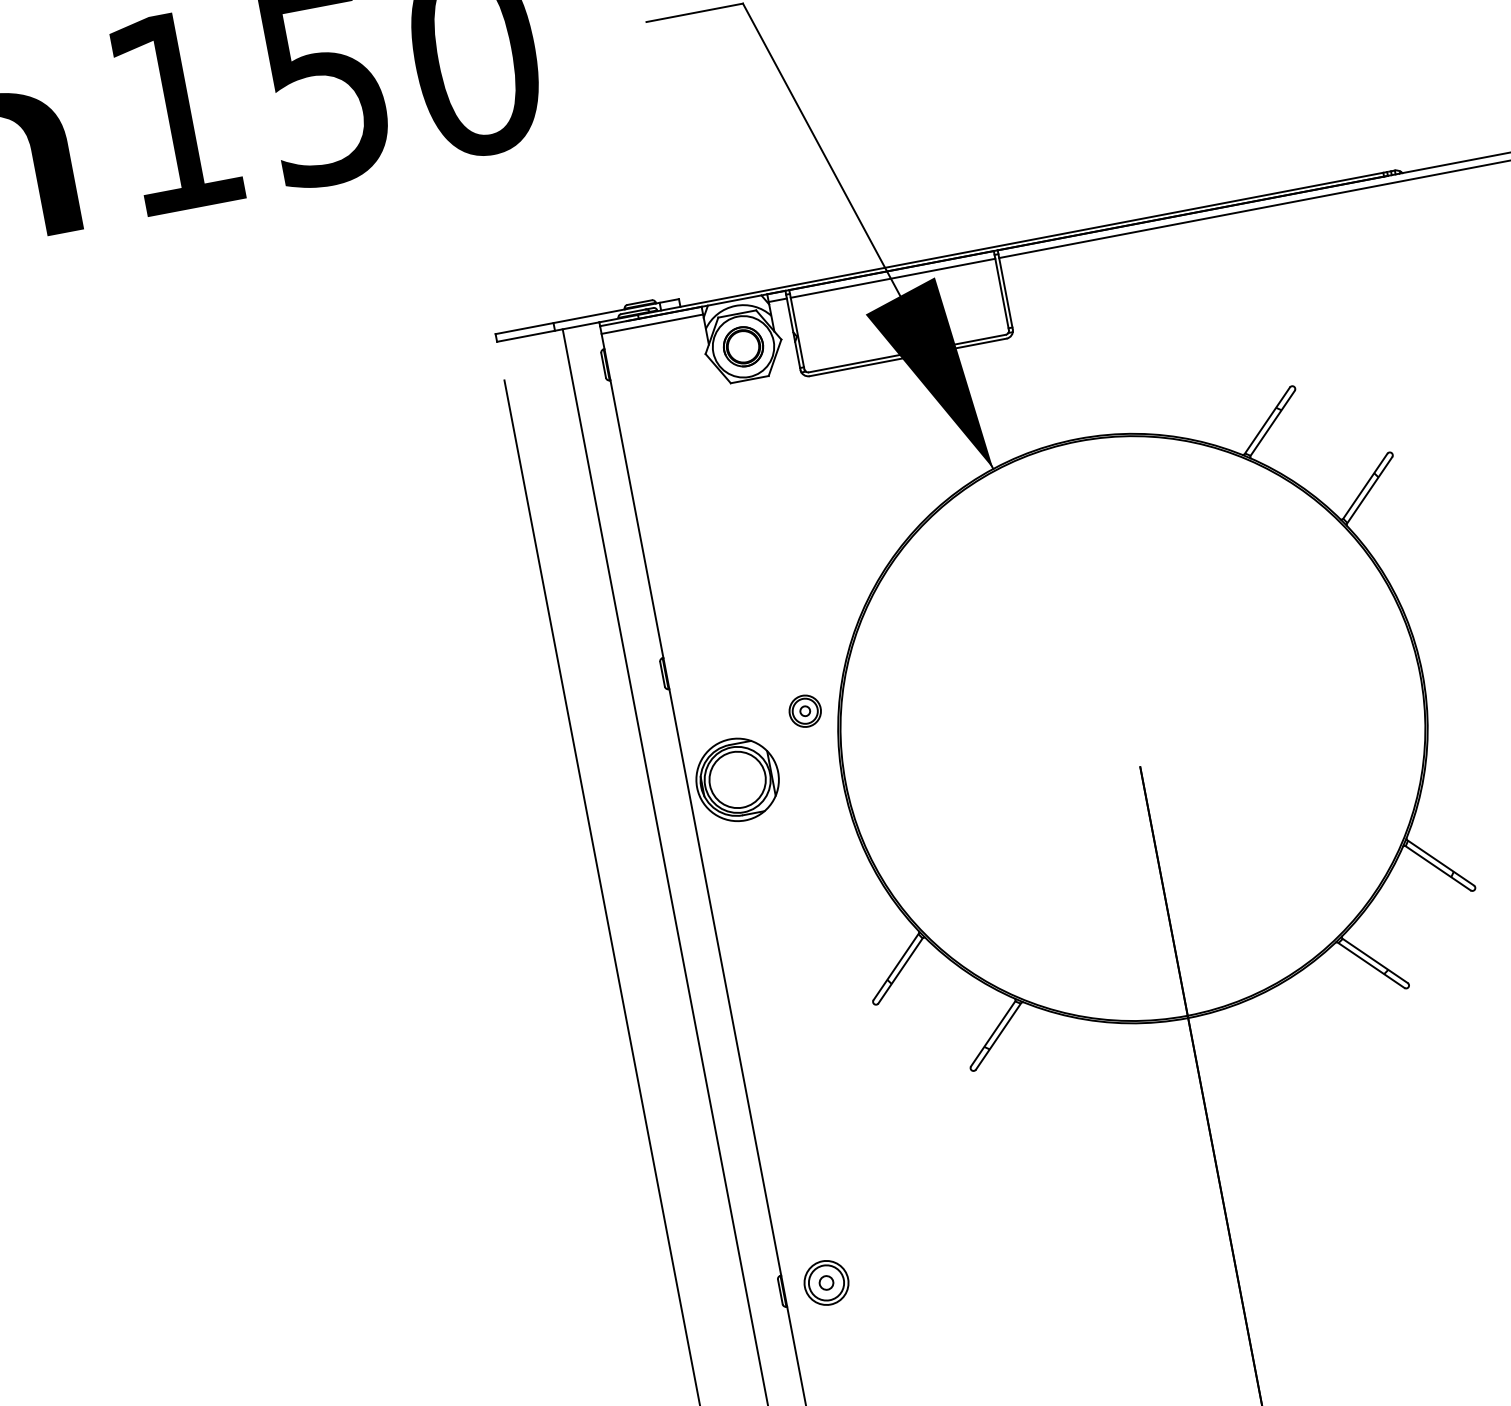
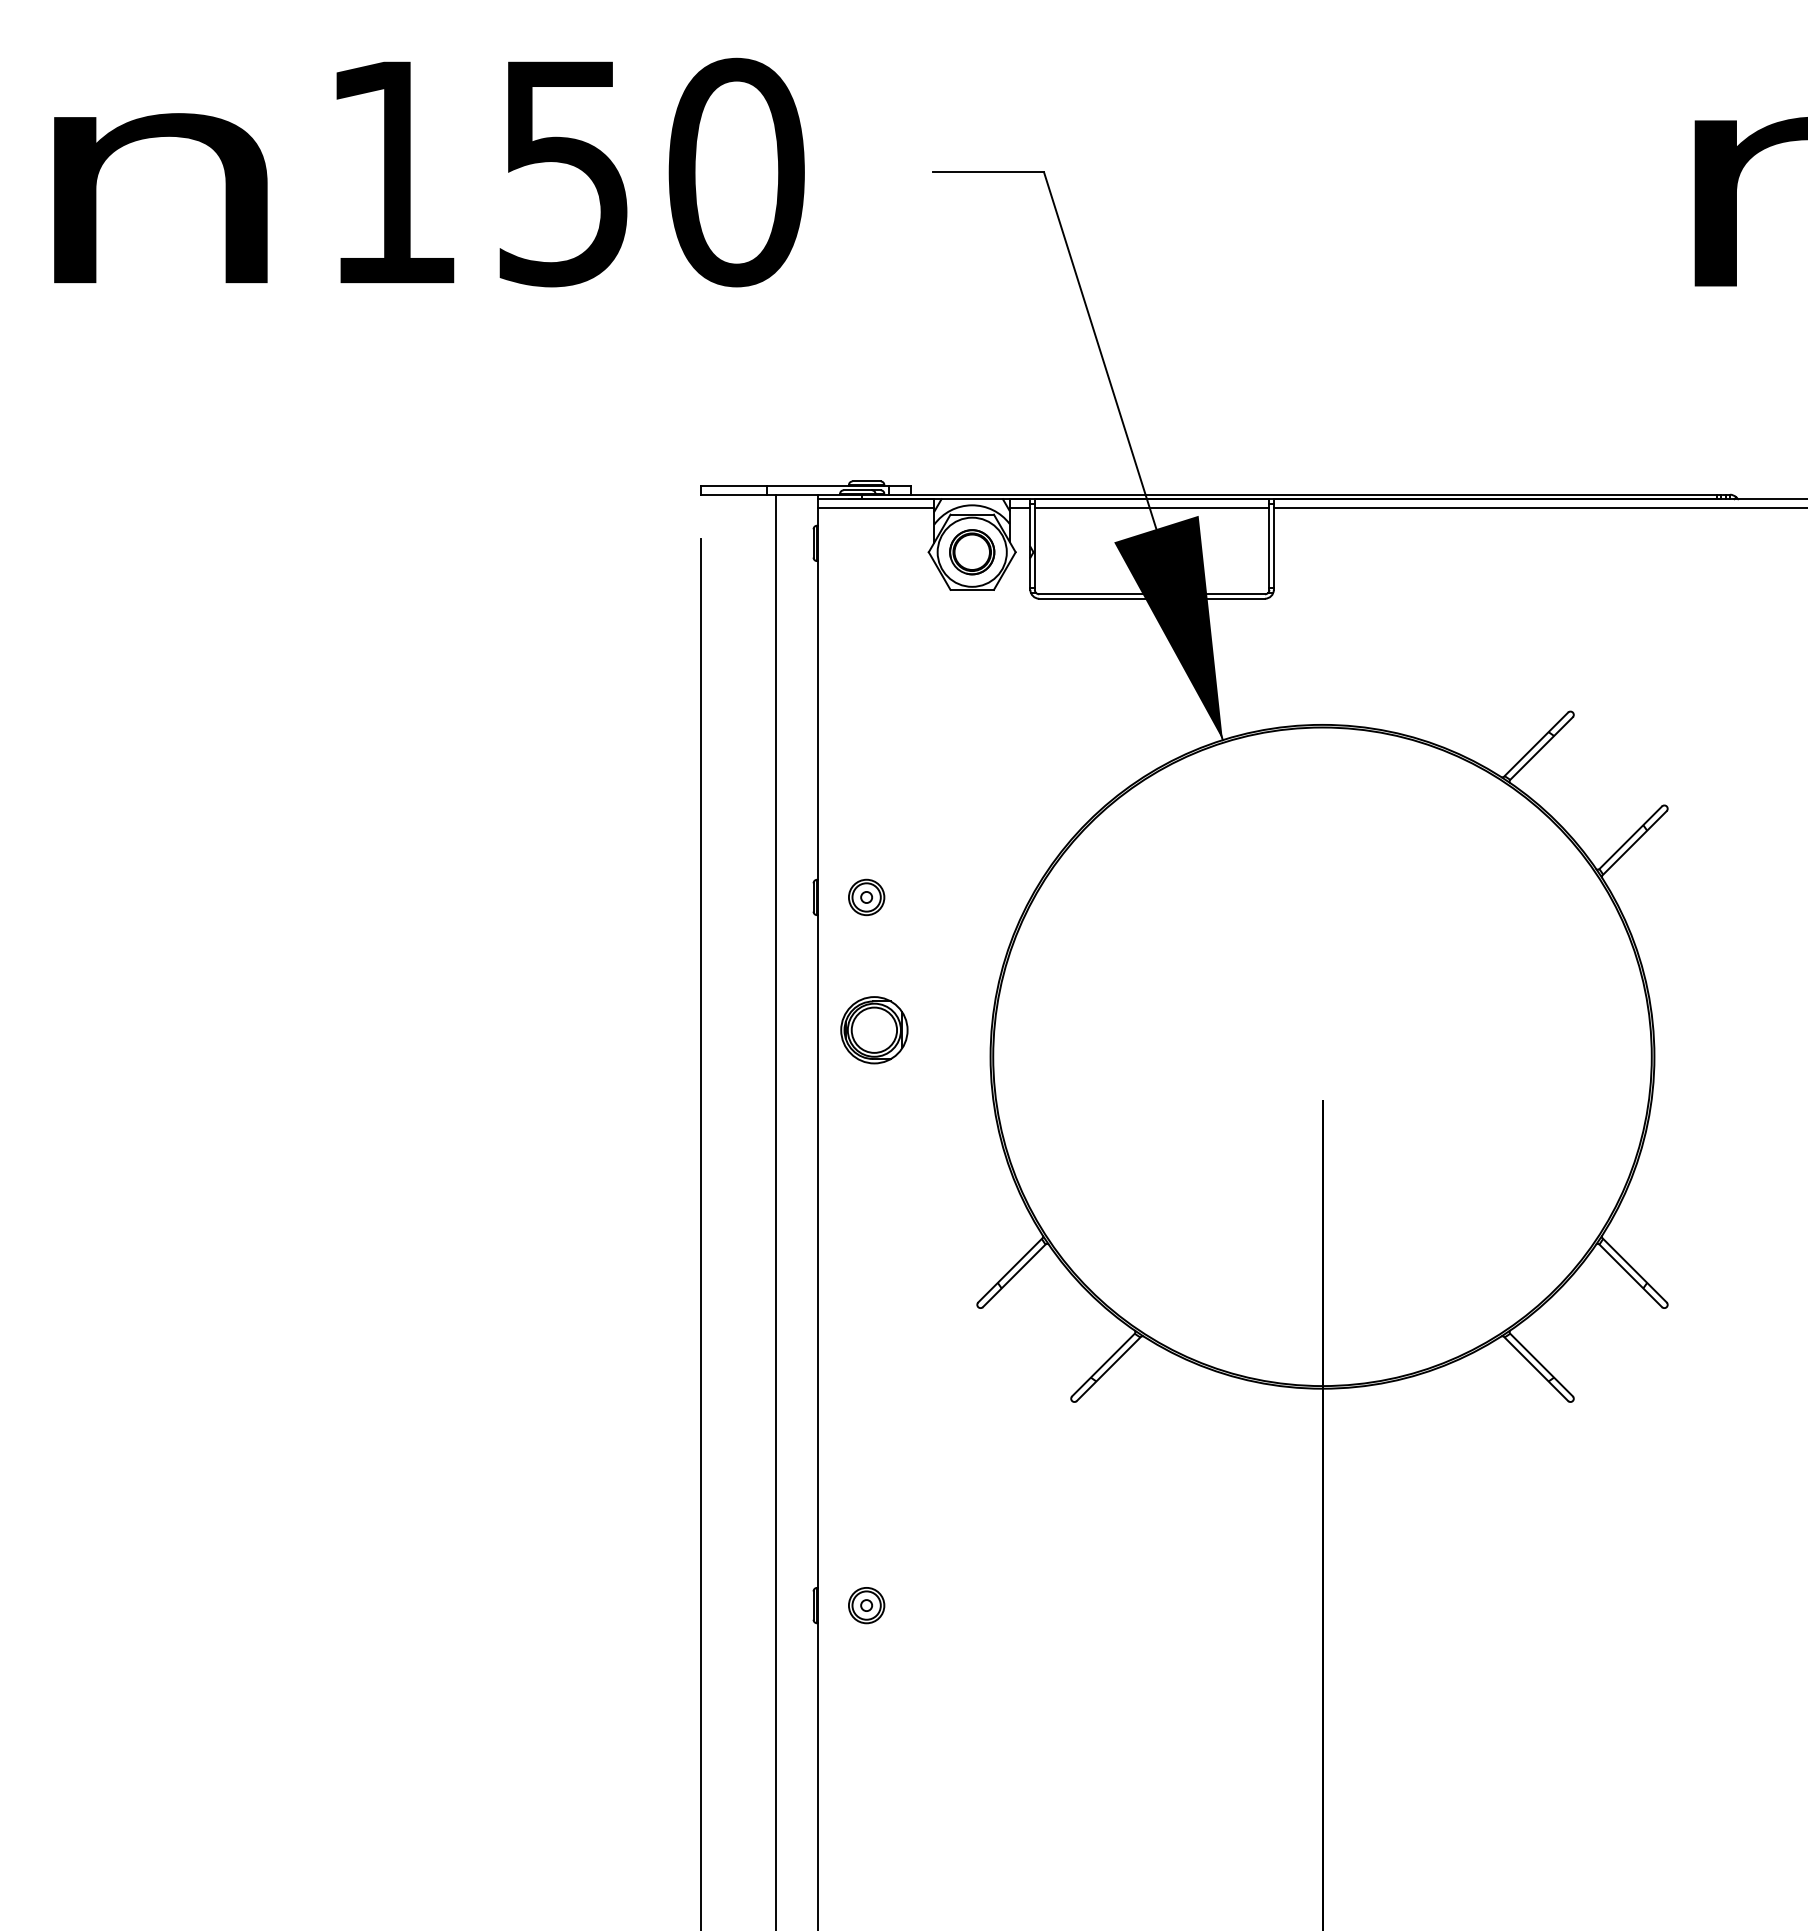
part: (805, 711) -> (866, 897), moved
part: (737, 780) -> (874, 1030), size x0.71
part: (826, 1283) -> (866, 1605), size x0.71

